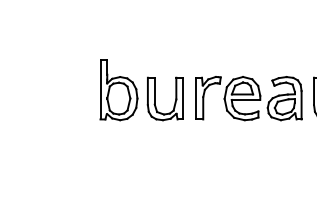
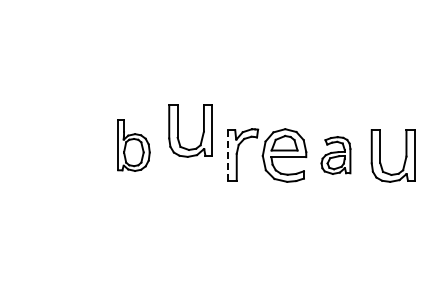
part: (118, 90) -> (133, 145), size x0.7
part: (155, 98) -> (178, 130), moved
line: (196, 98) -> (228, 155), solid -> dashed
part: (284, 98) -> (335, 155), size x0.7

